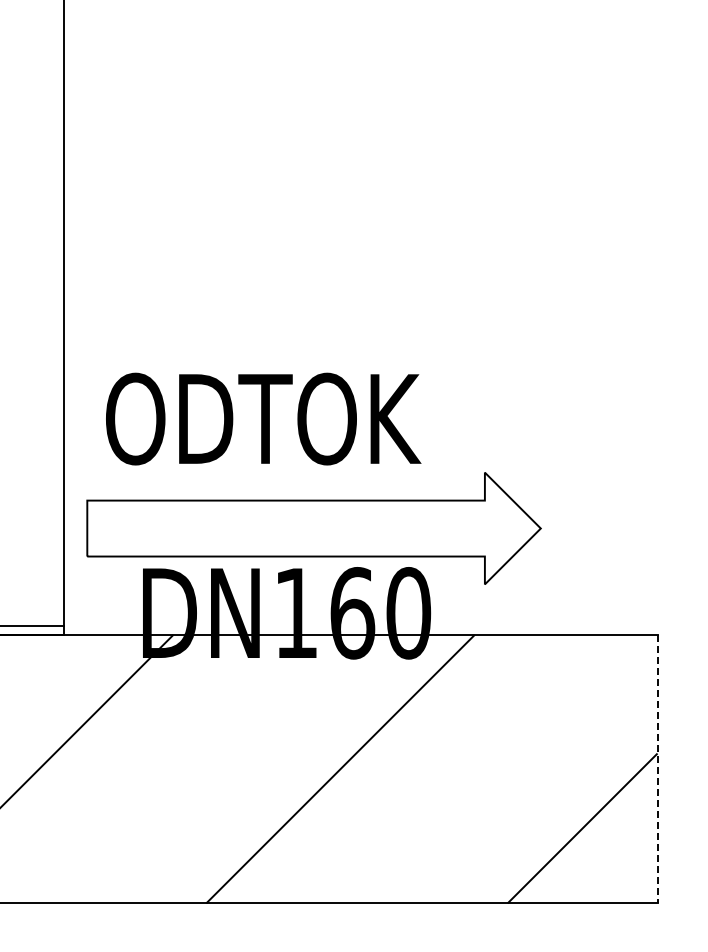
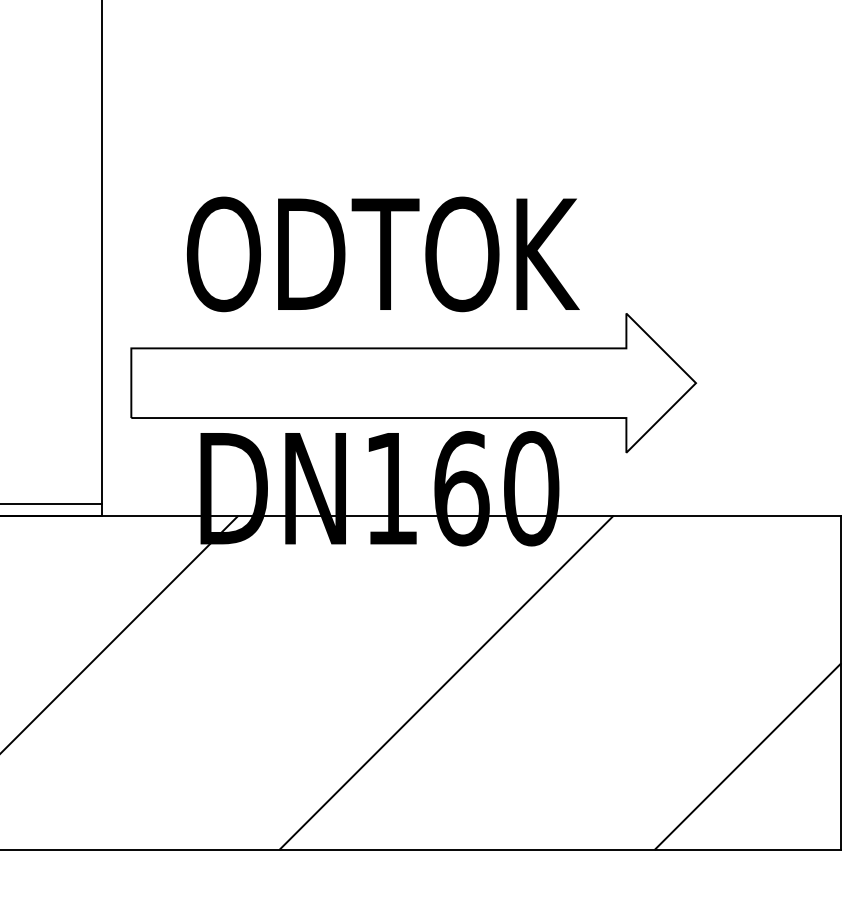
text: (263, 418) -> (383, 253), moved
line: (657, 769) -> (841, 683), dashed -> solid

